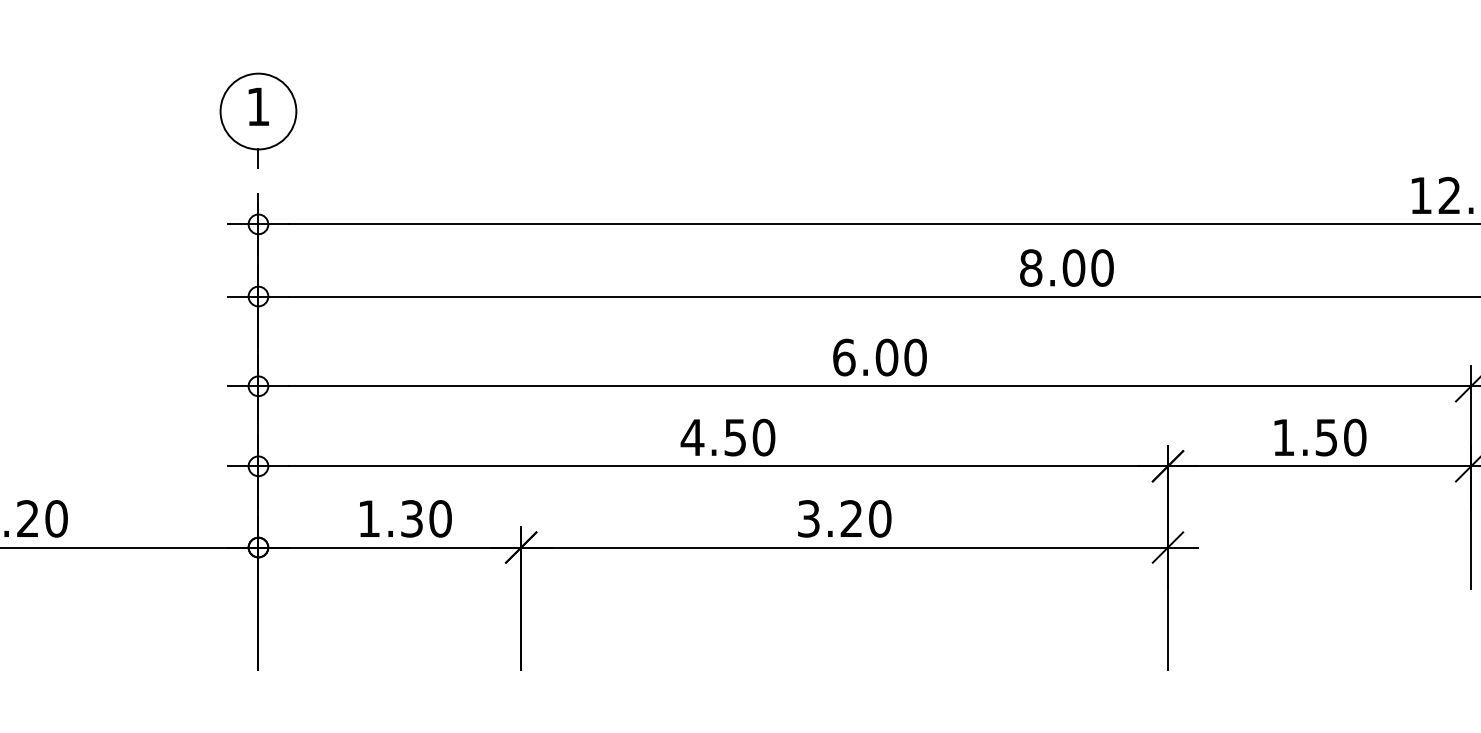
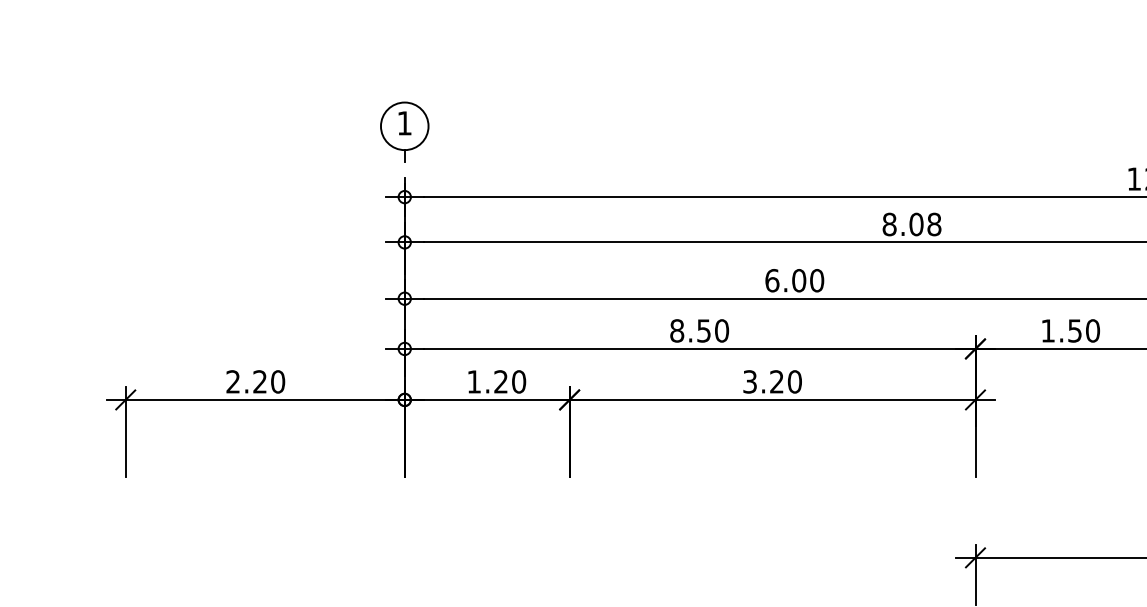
text: (1102, 267) -> (934, 224), 8.00 -> 8.08
text: (691, 436) -> (676, 330), 4.50 -> 8.50
text: (411, 518) -> (500, 381), 1.30 -> 1.20

